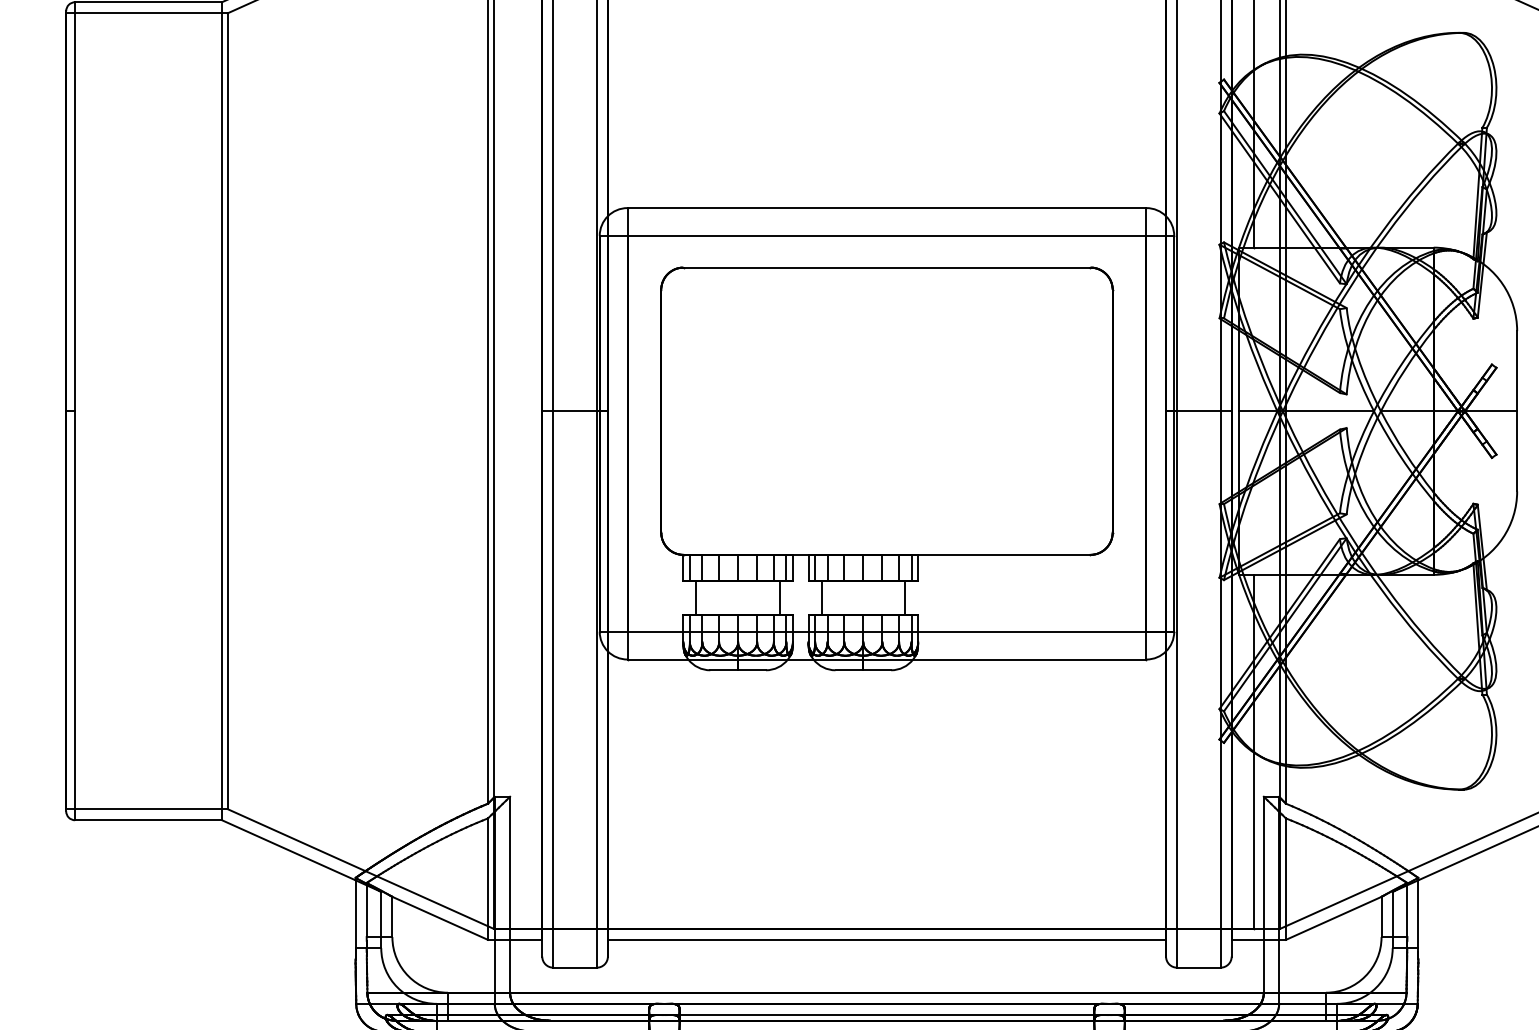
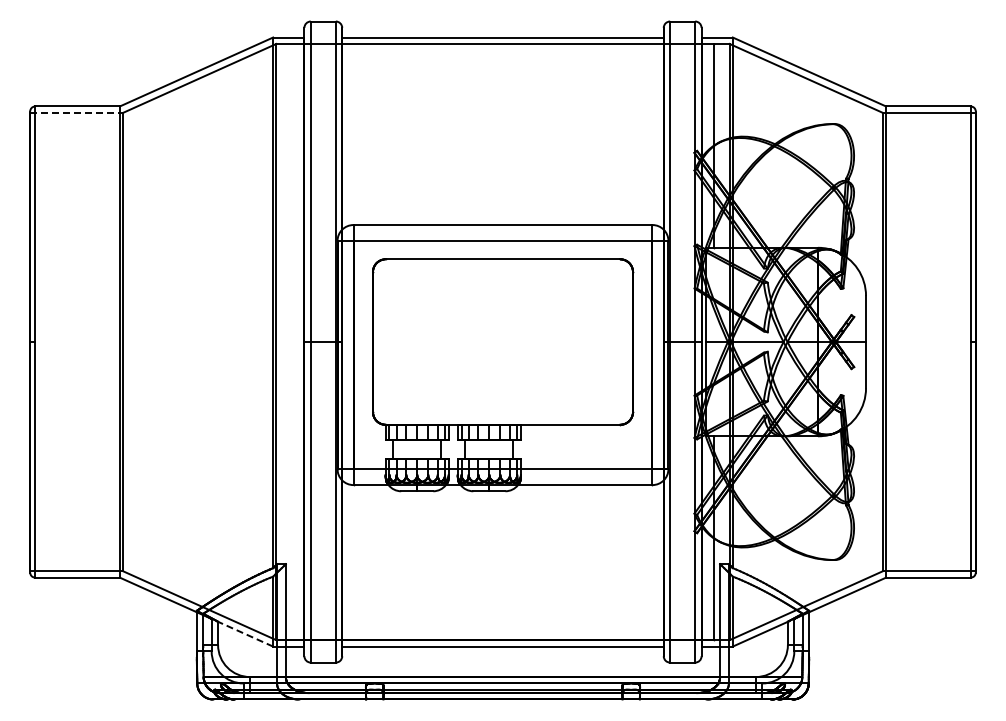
line: (148, 12) -> (77, 112), solid -> dashed
line: (439, 918) -> (245, 634), solid -> dashed

